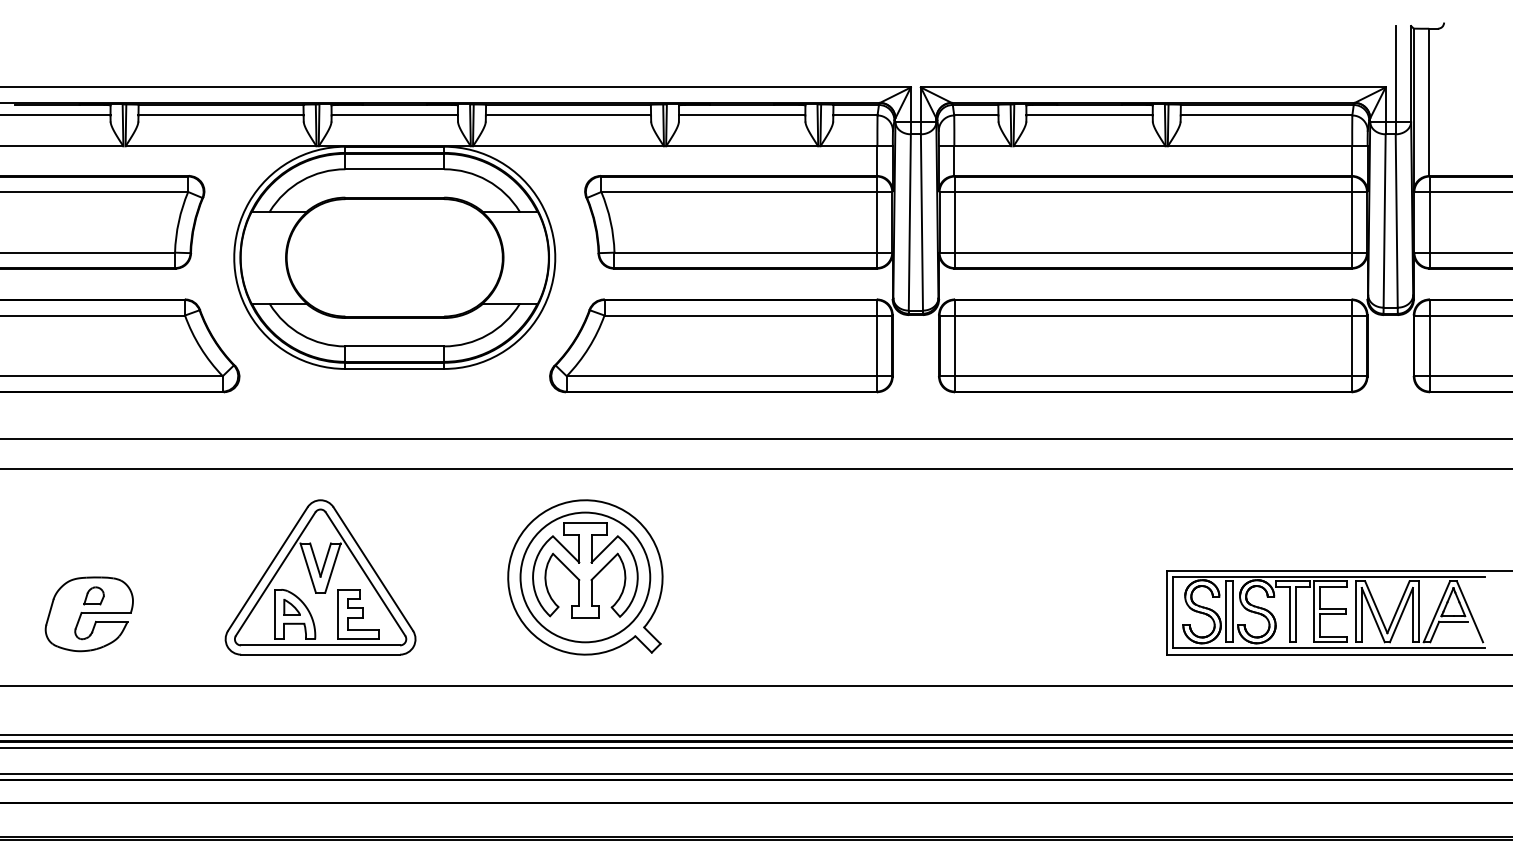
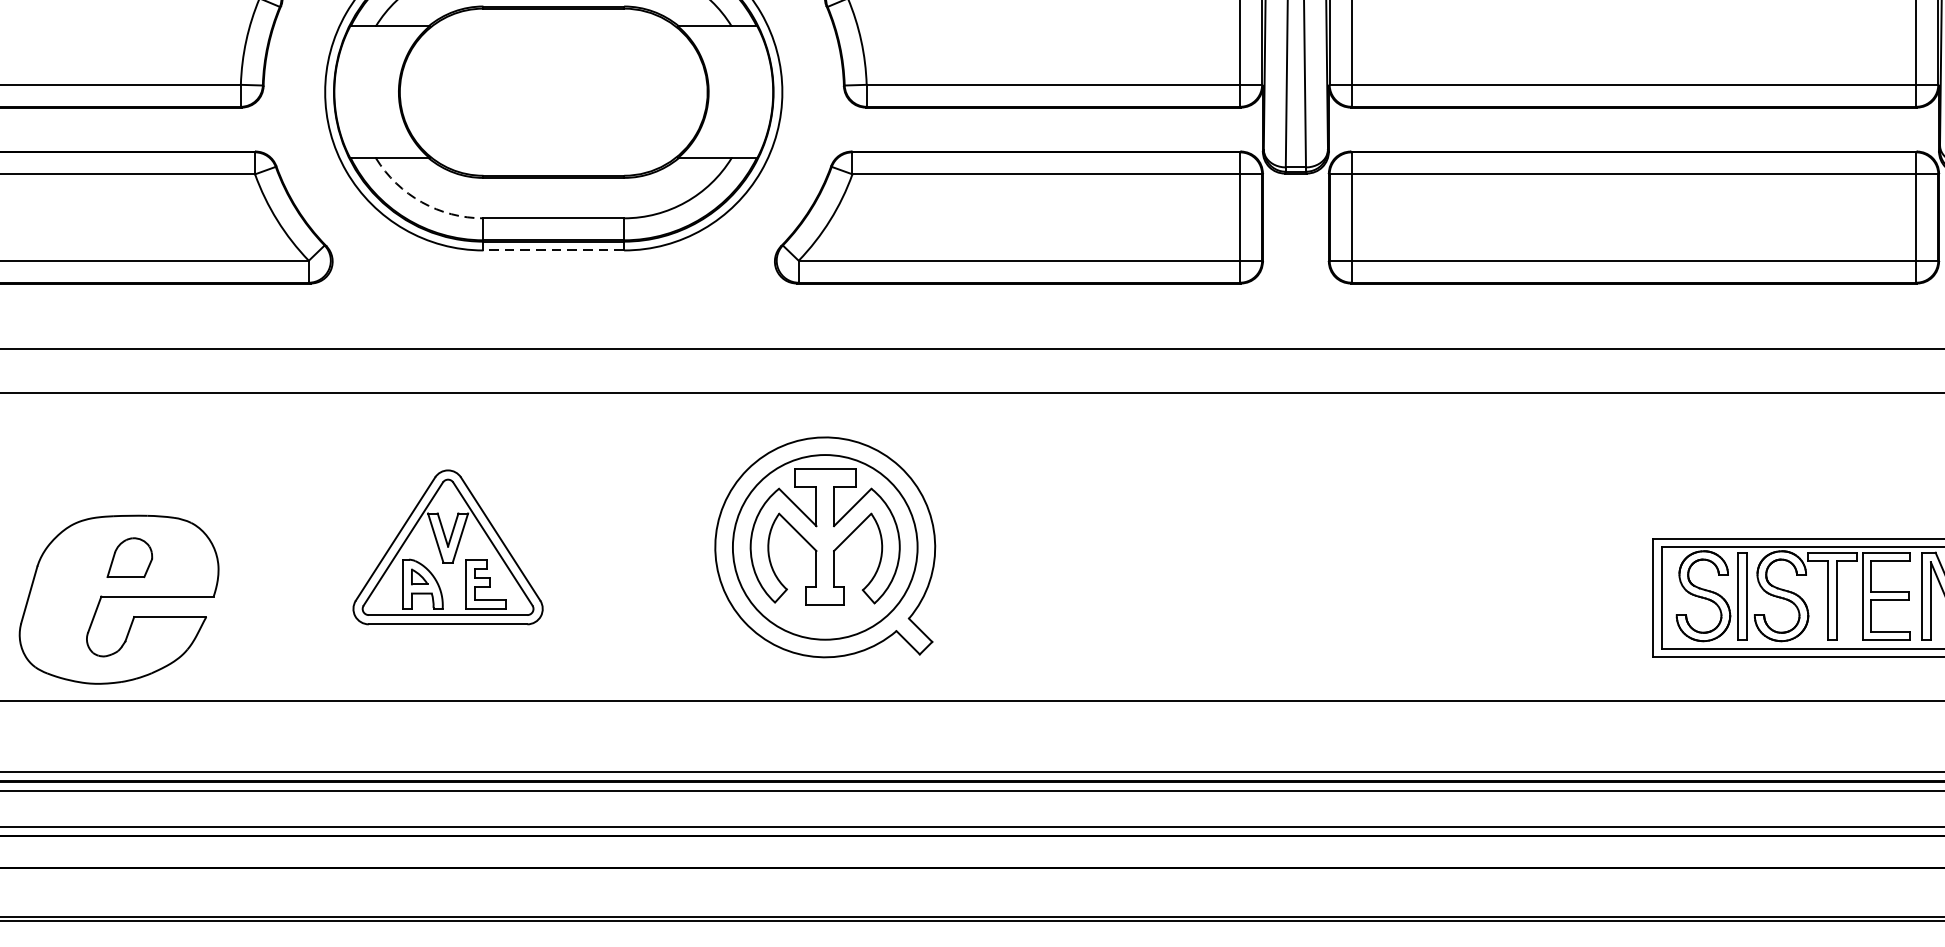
arc: (302, 335) -> (422, 202), solid -> dashed
line: (394, 368) -> (553, 249), solid -> dashed
part: (320, 577) -> (448, 547), size x0.7
part: (88, 614) -> (117, 600), size x1.6

